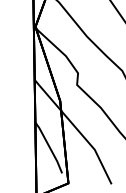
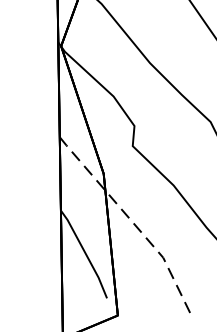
line: (77, 129) -> (133, 222), solid -> dashed

